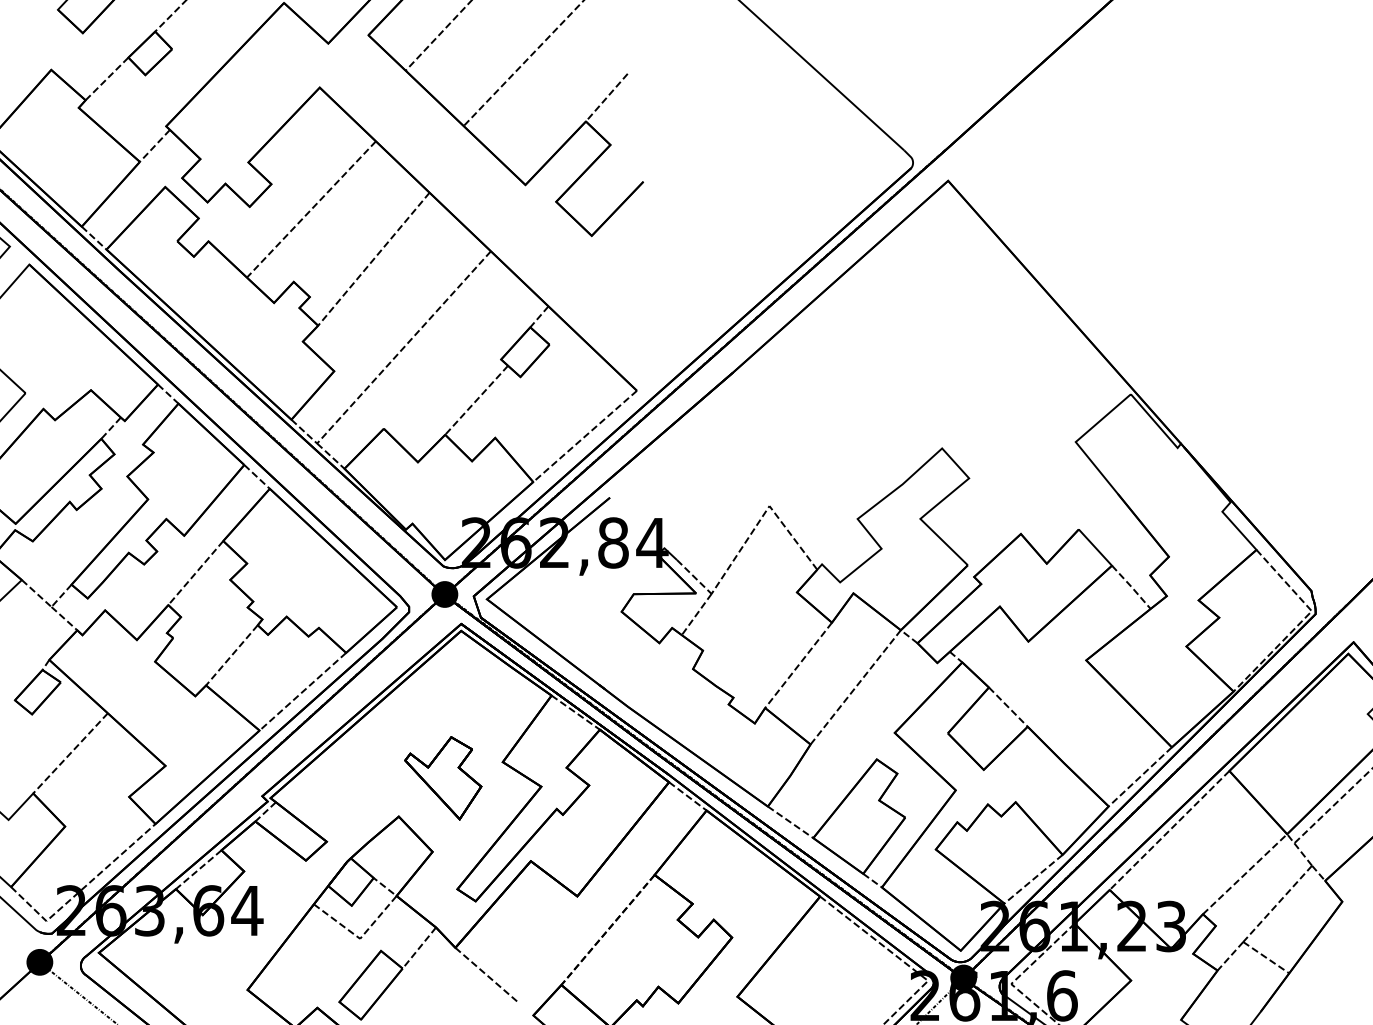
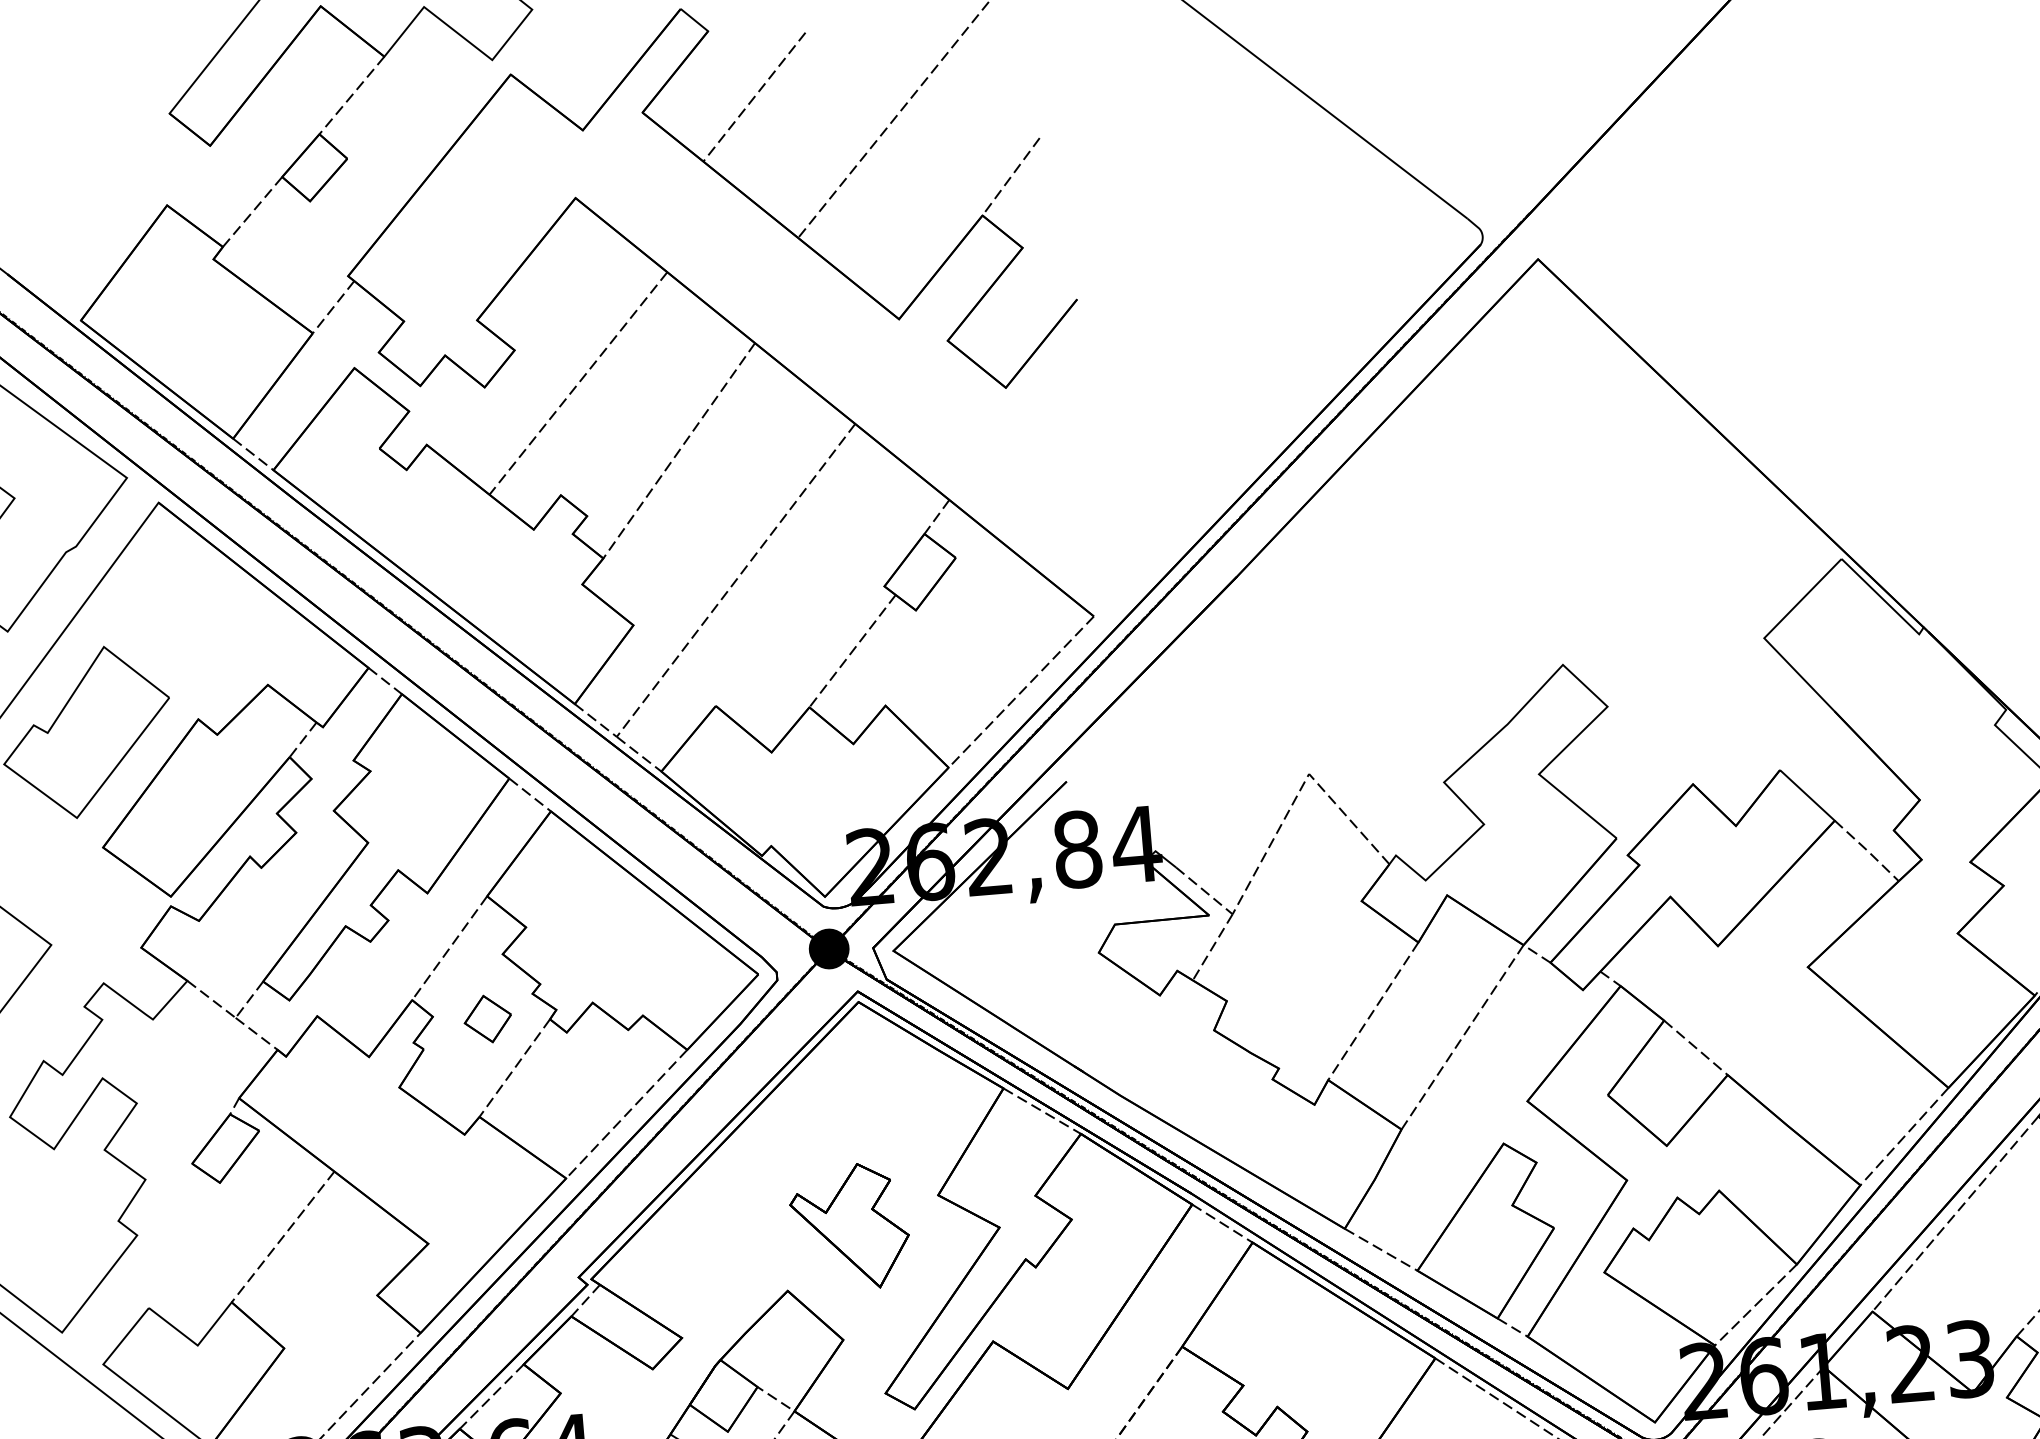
part: (216, 621) -> (487, 1018), added

